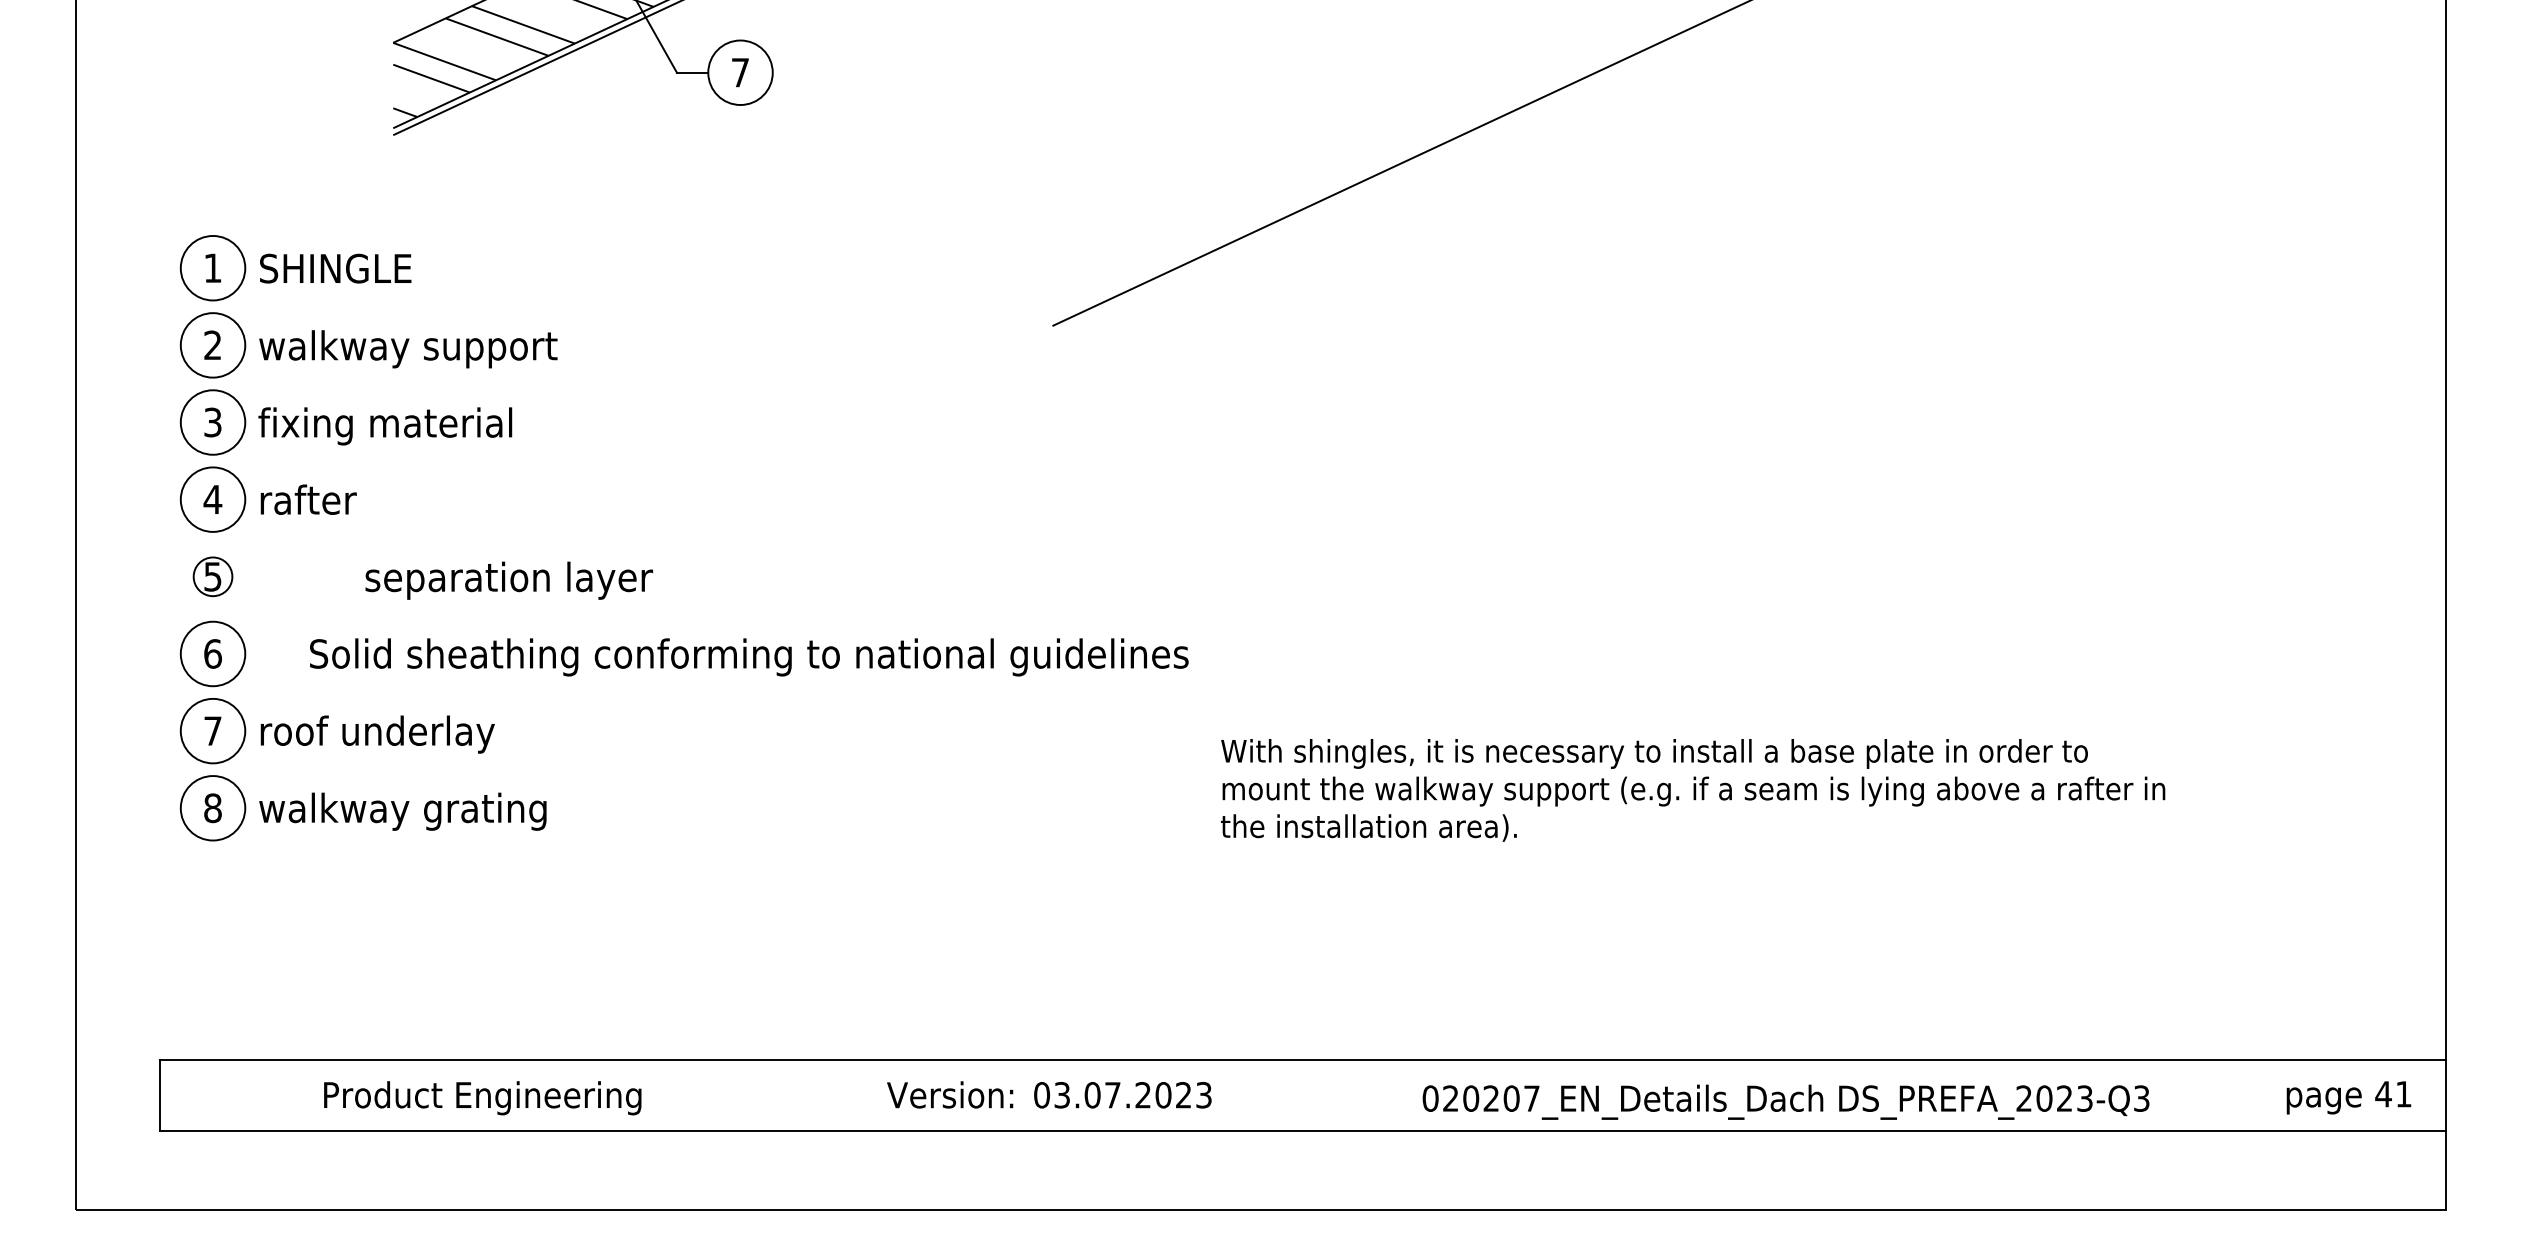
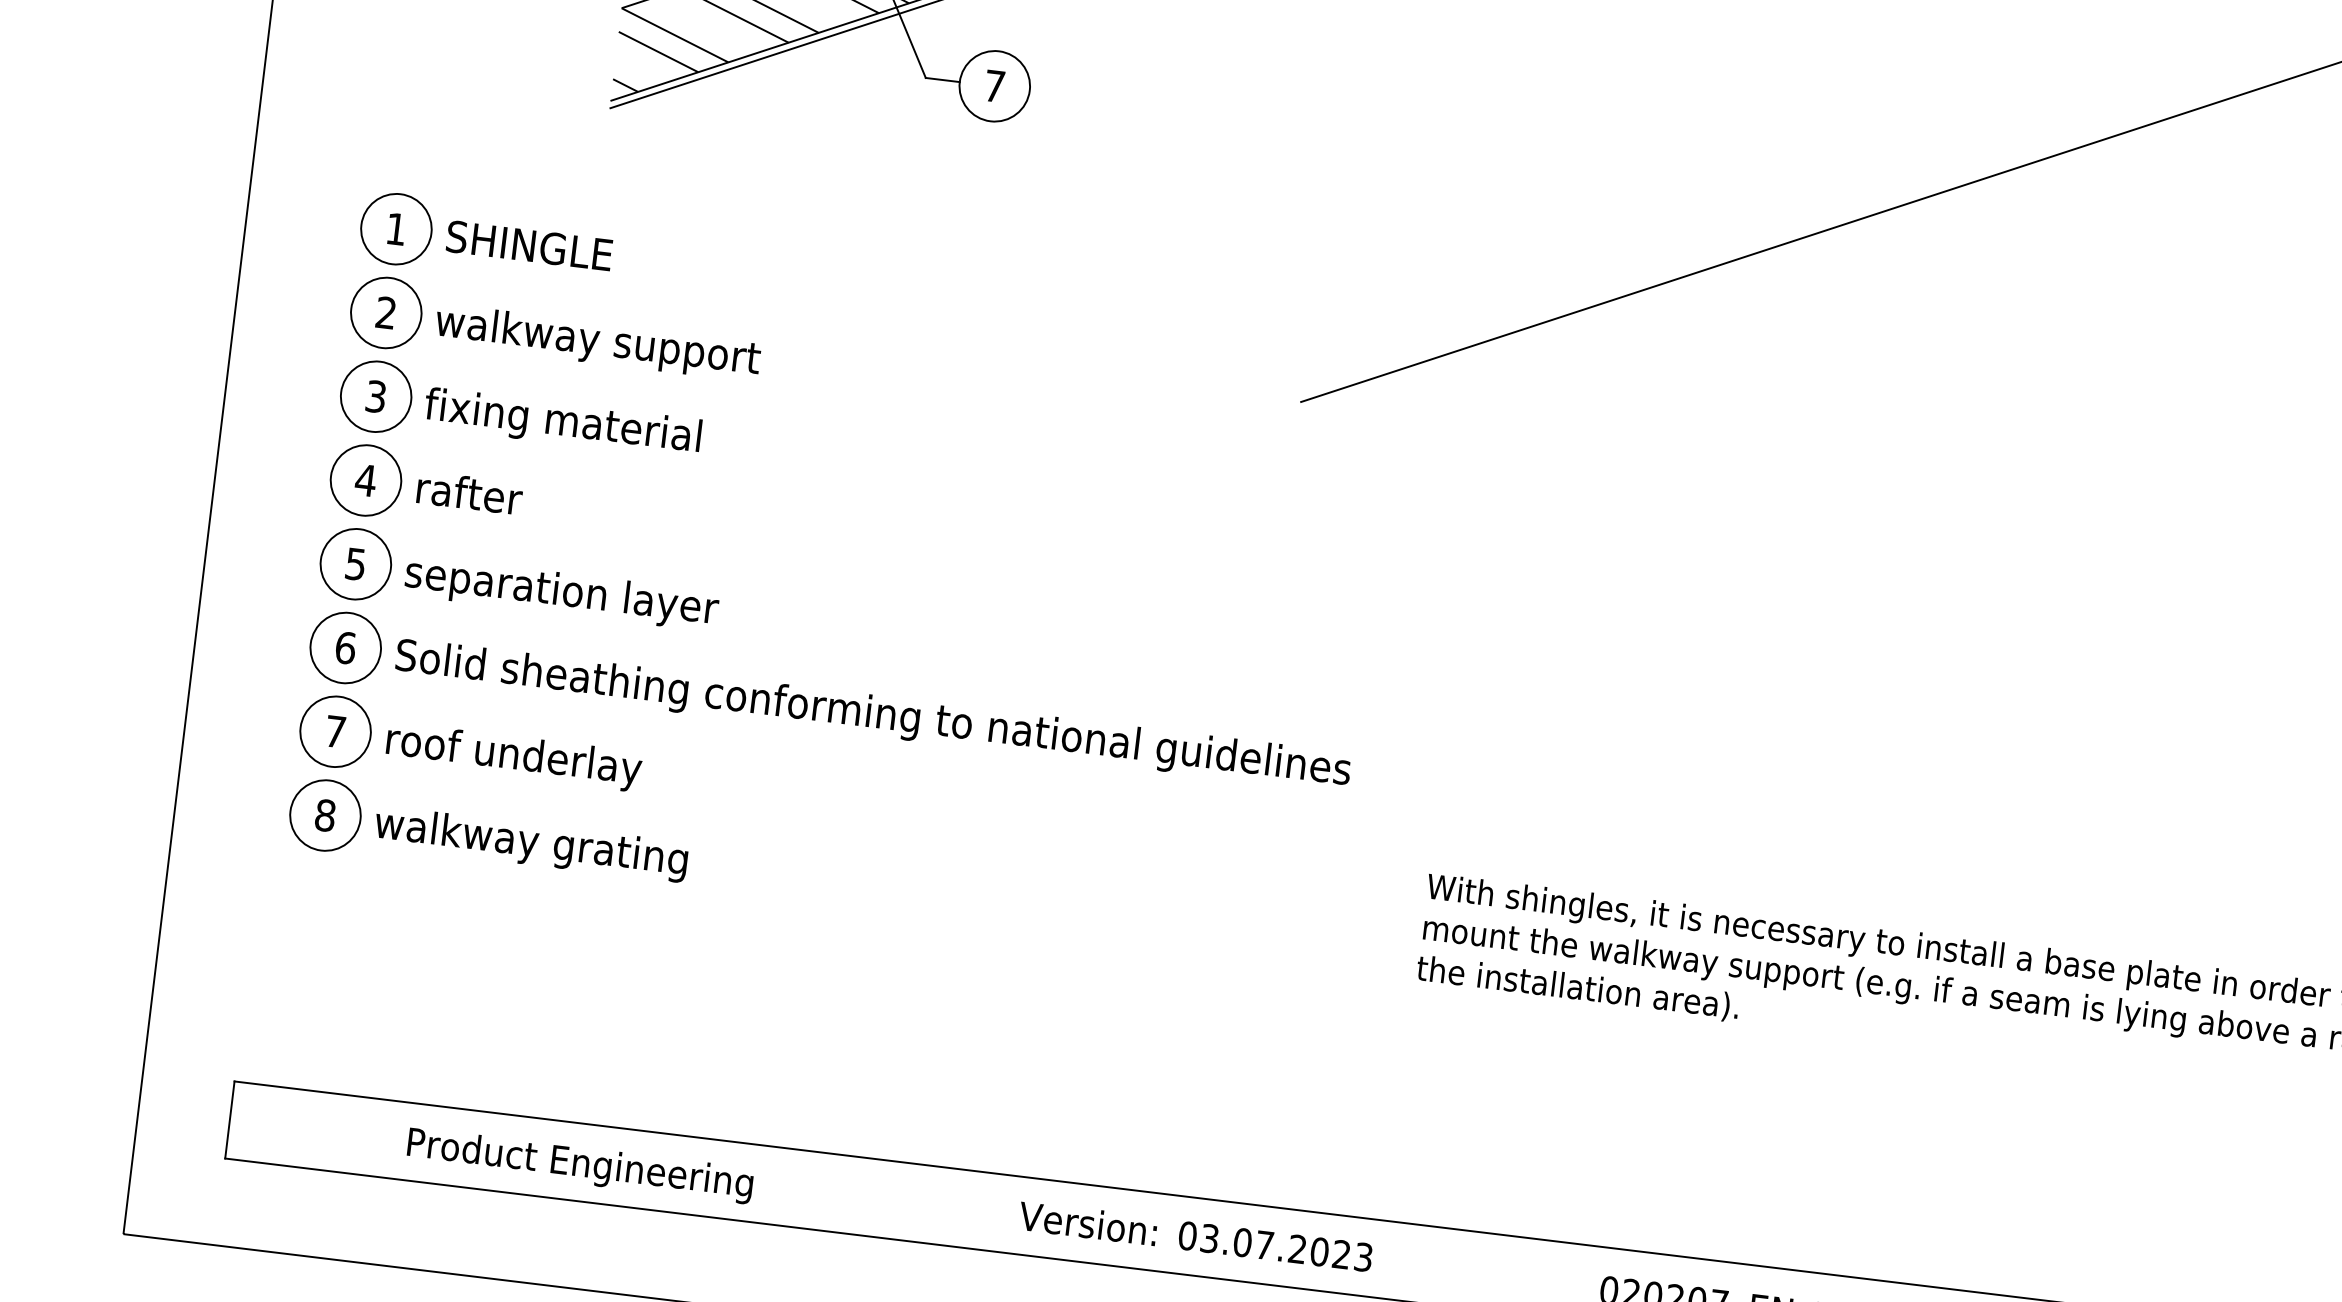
circle: (212, 576) -> (355, 563), size x1.67
text: (509, 580) -> (562, 593), moved
text: (749, 657) -> (873, 715), moved

